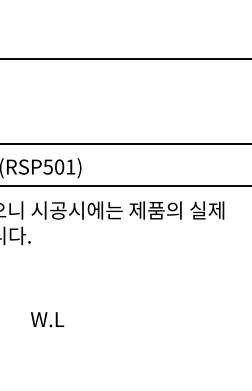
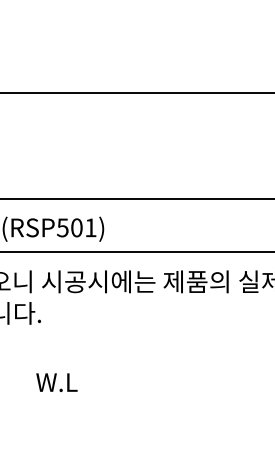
text: (47, 319) -> (56, 382), moved

